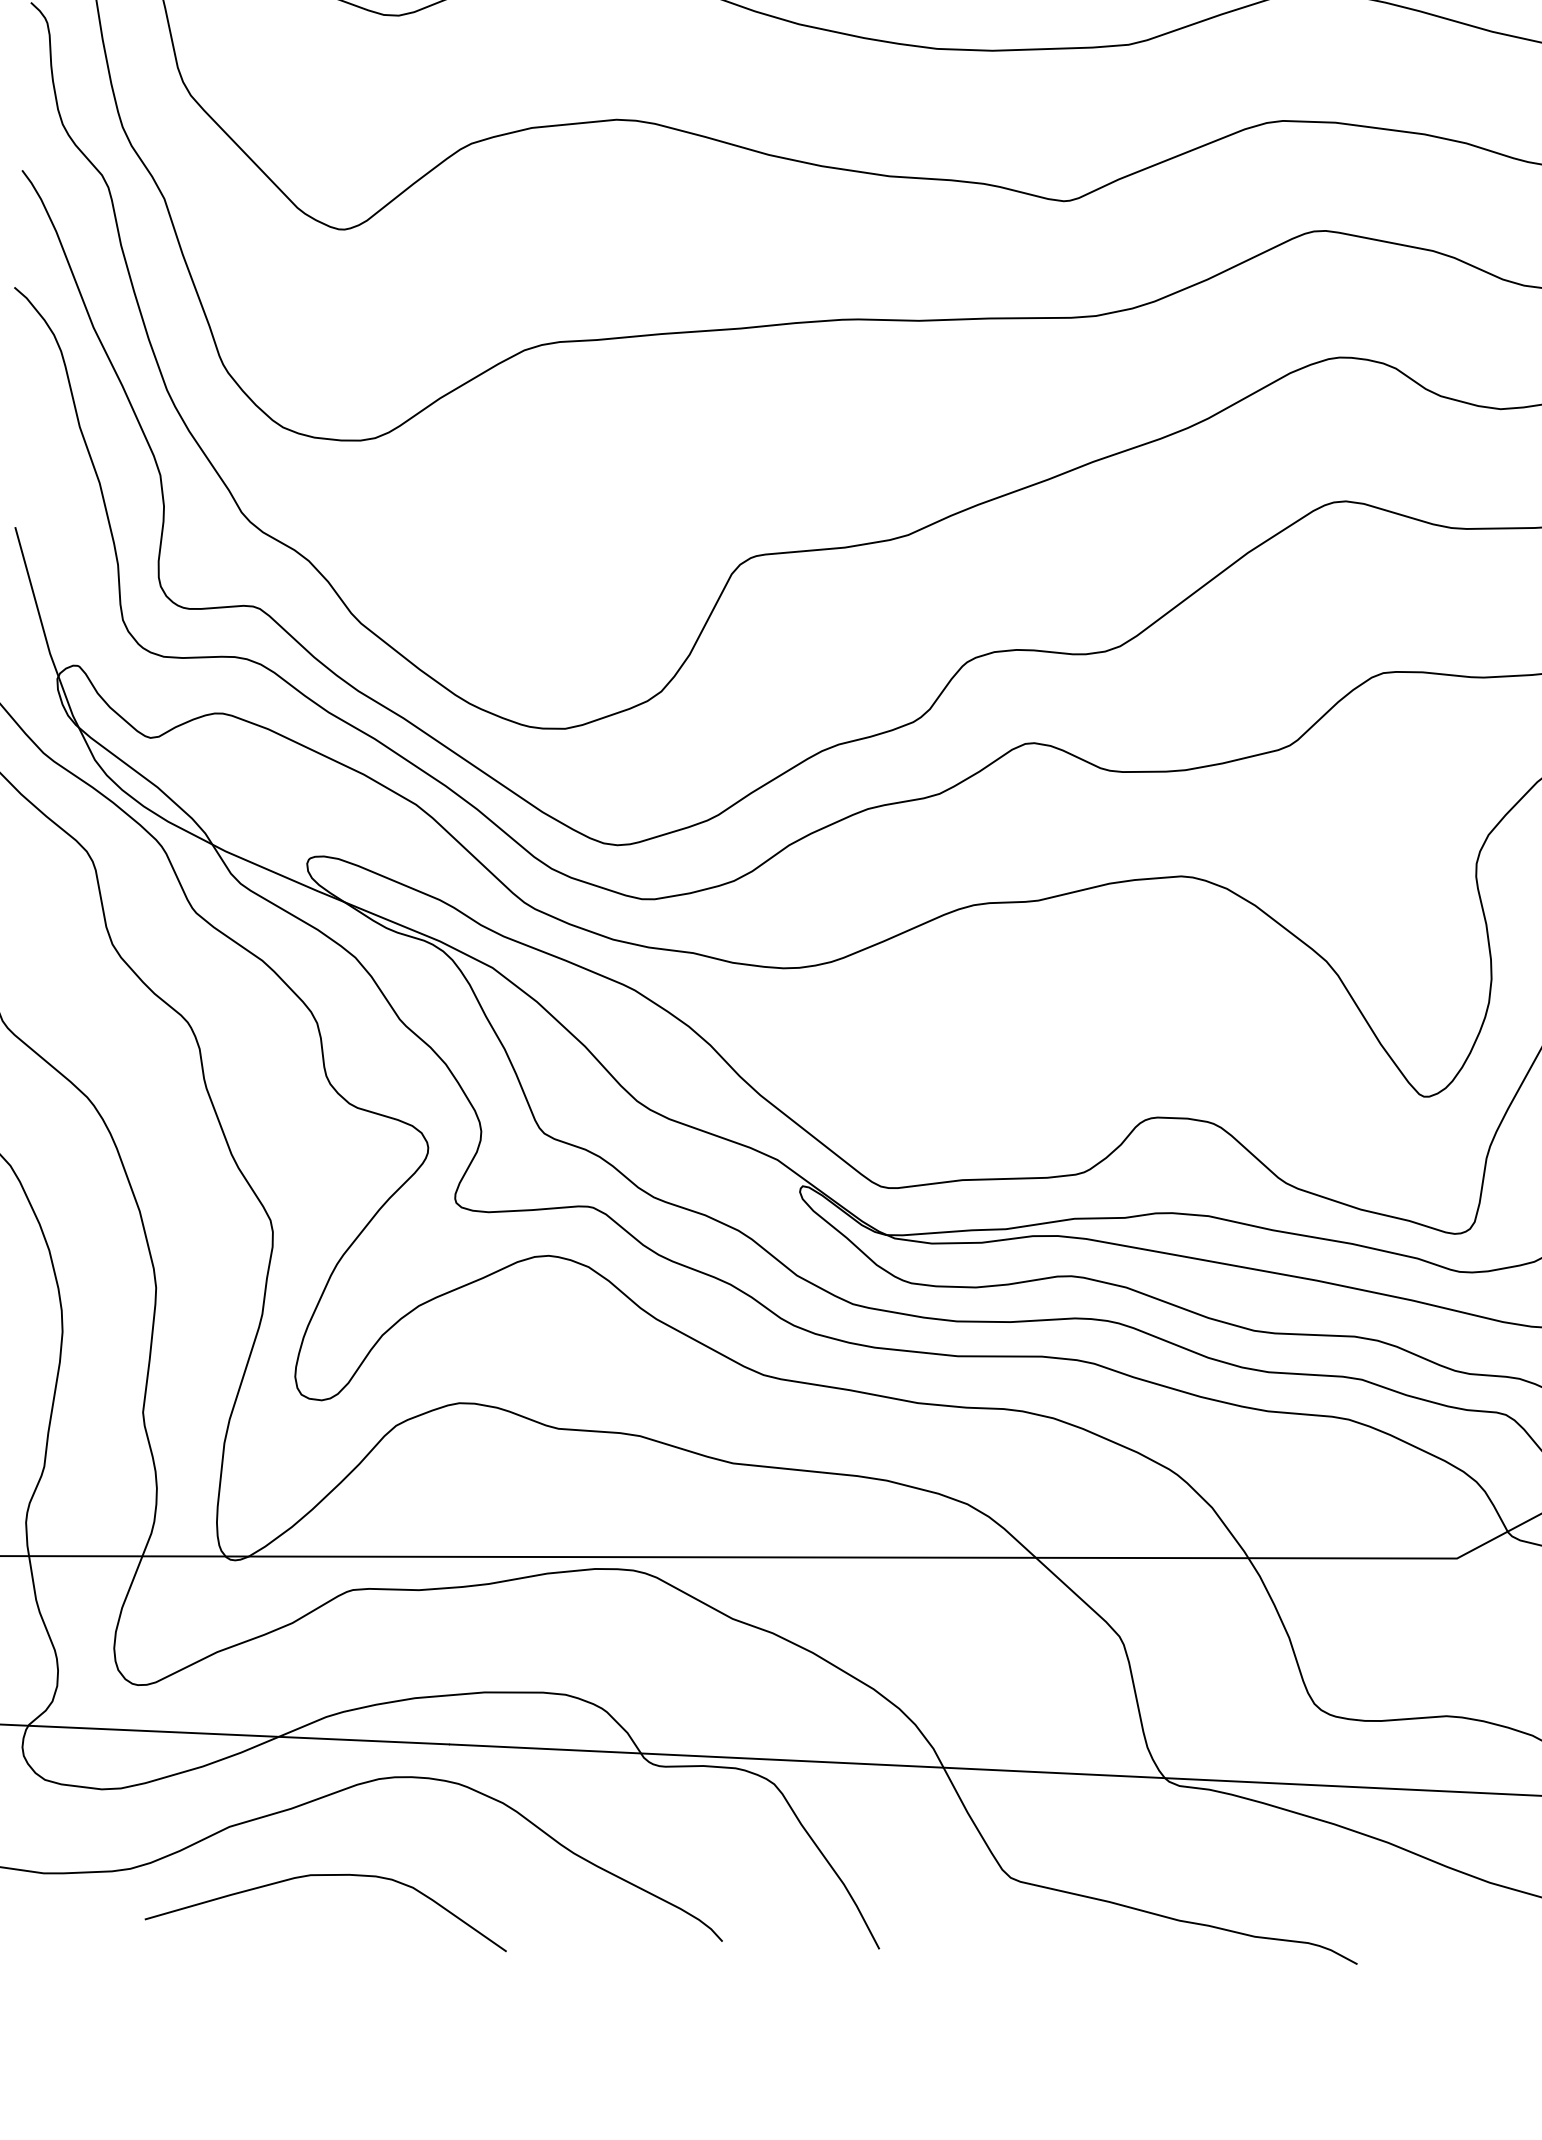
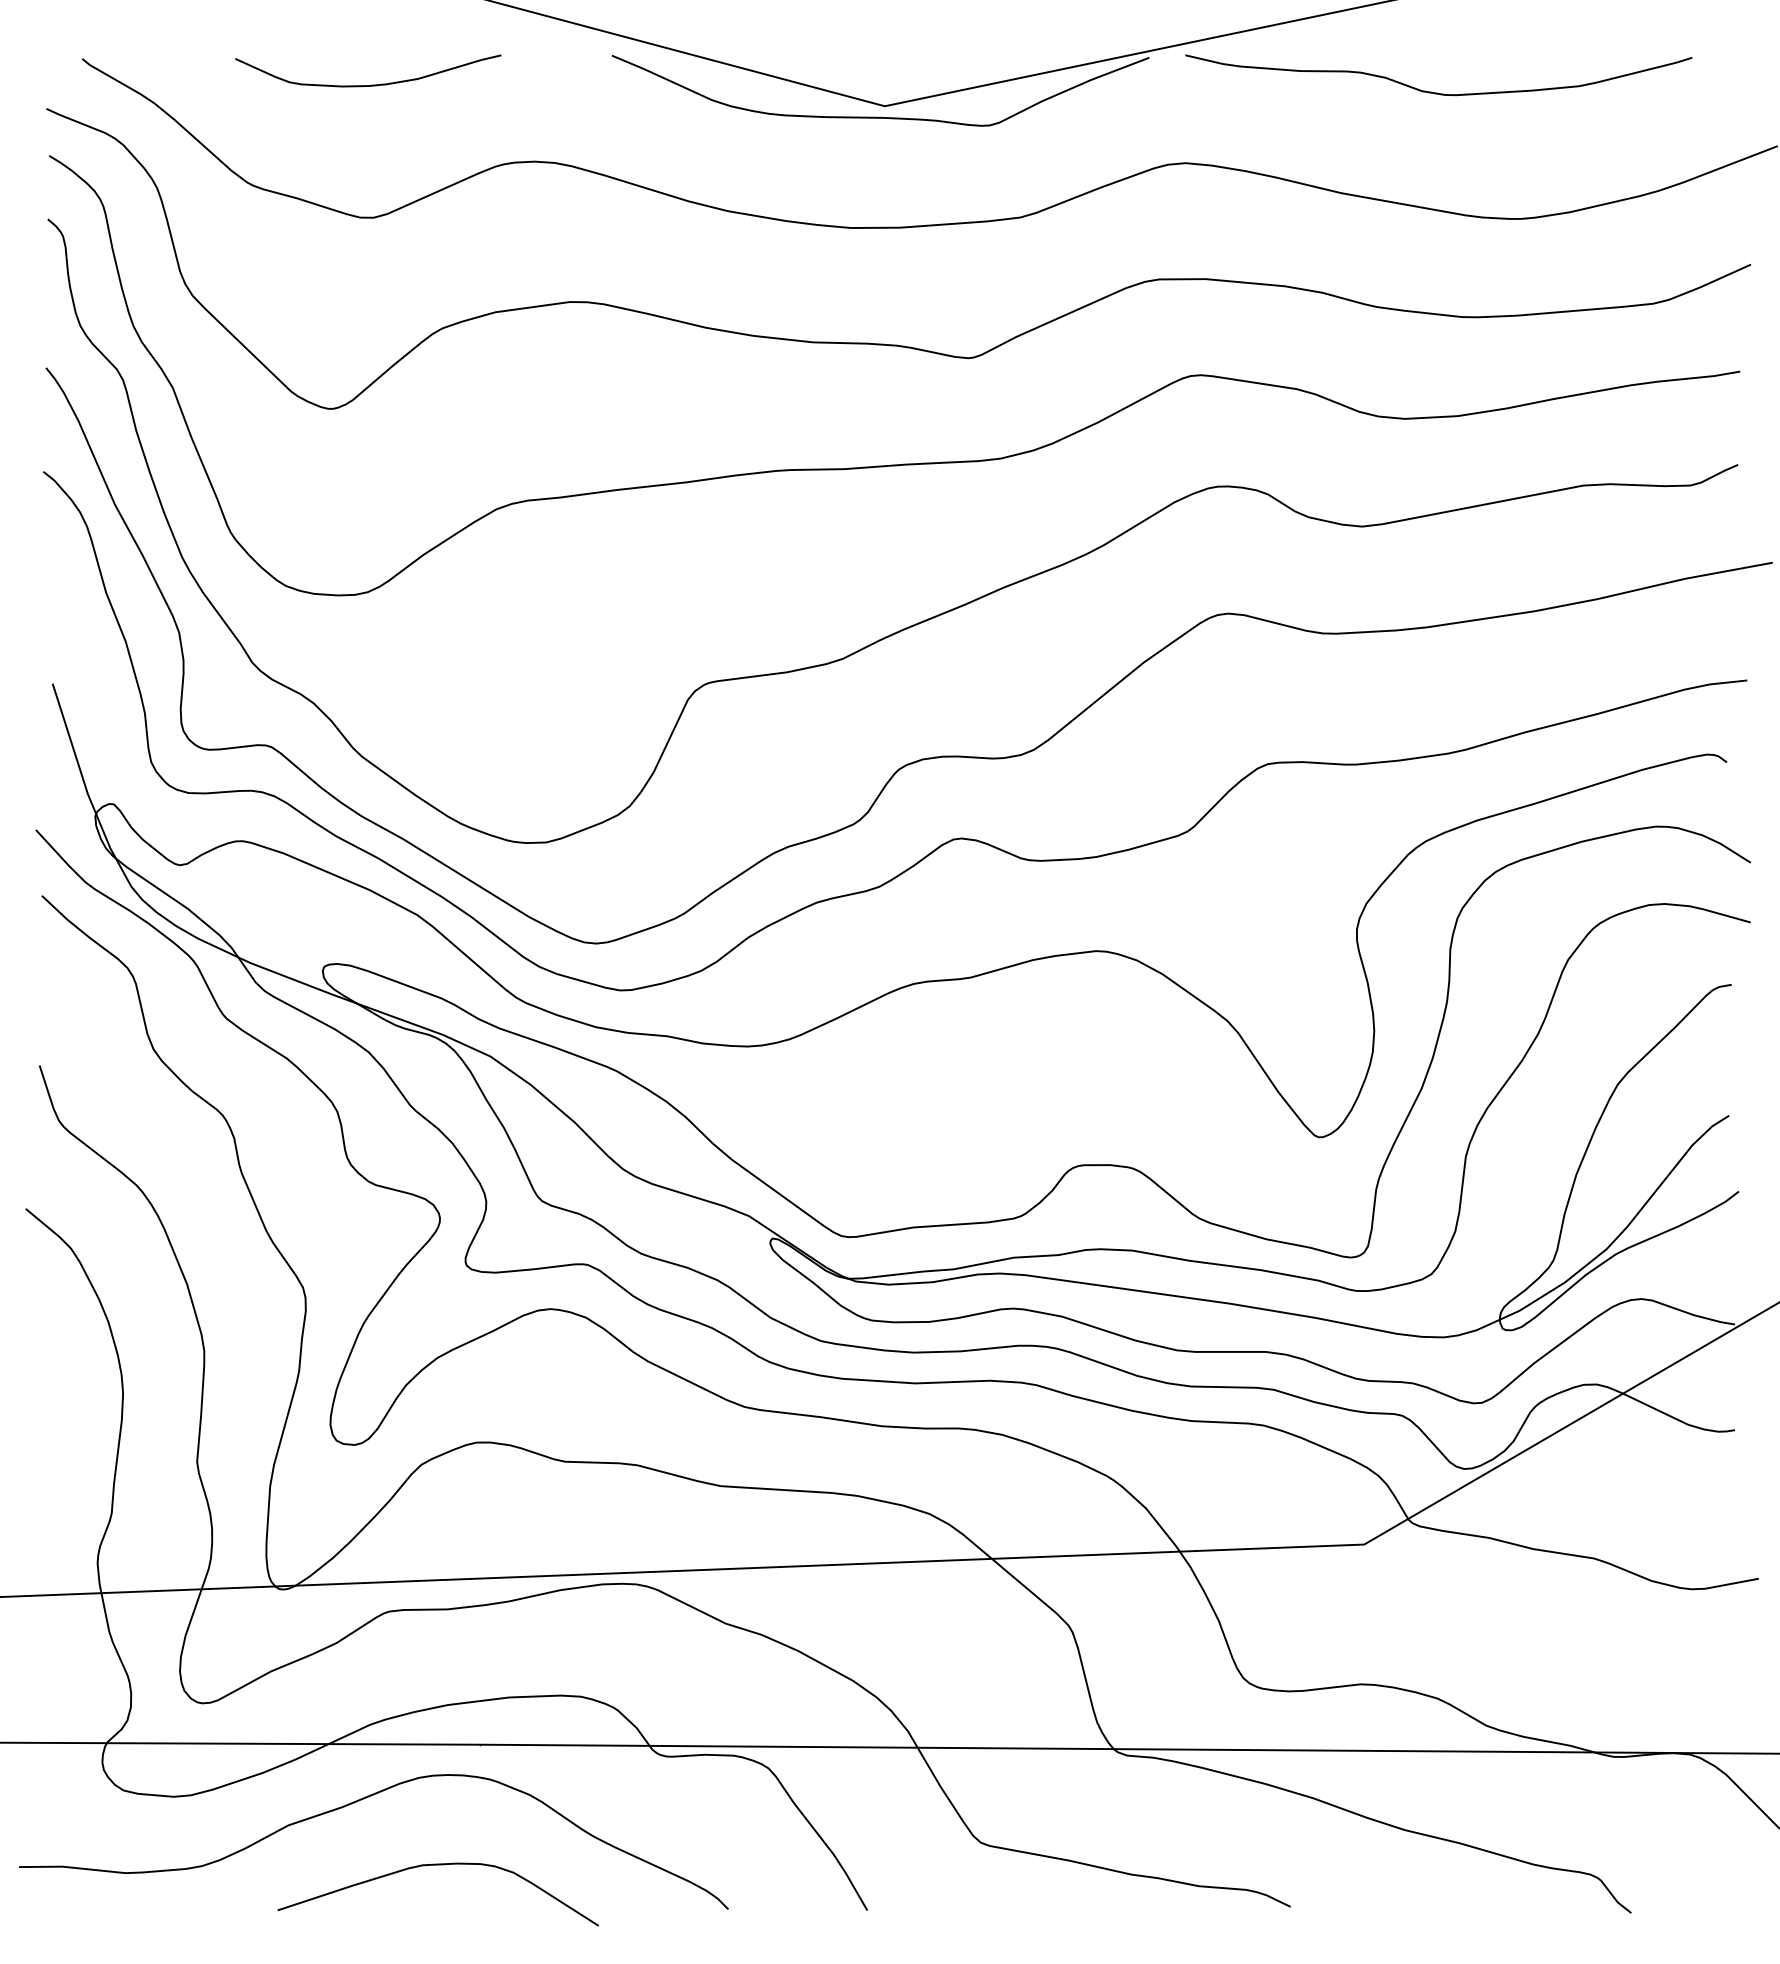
curve: (328, 1876) -> (438, 1865), moved

